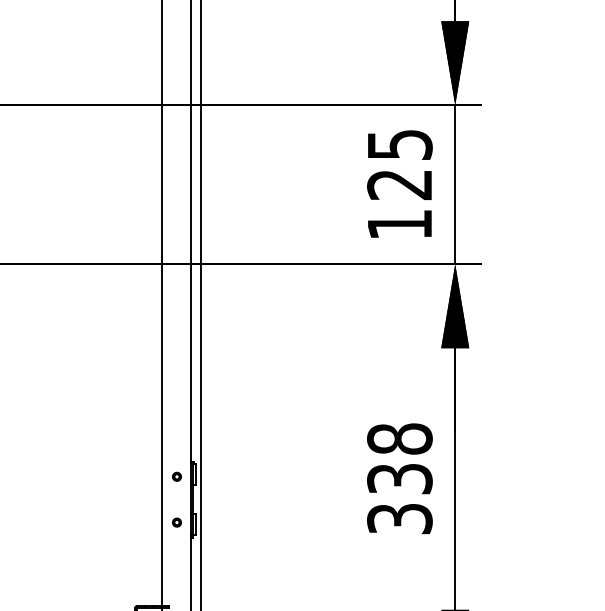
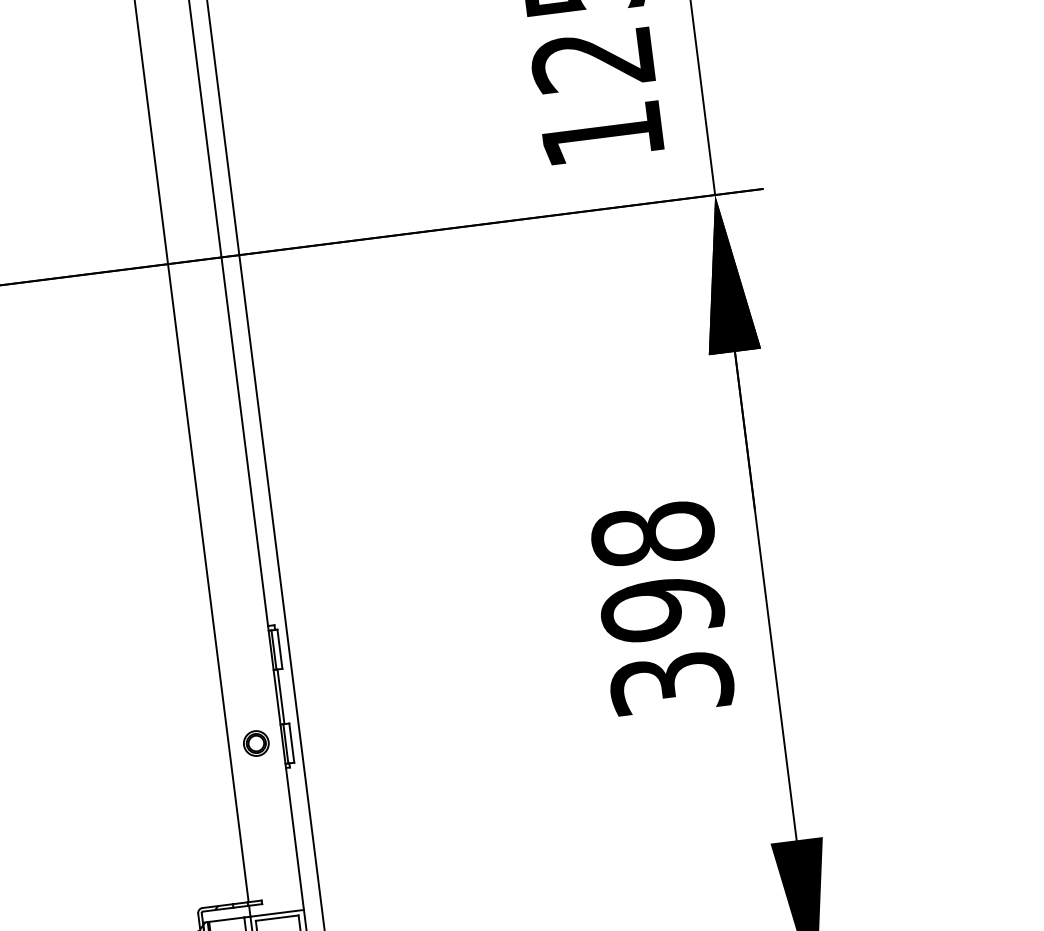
part: (176, 476) -> (244, 657), removed
text: (399, 478) -> (661, 608), 338 -> 398
part: (176, 522) -> (255, 743), size x1.6

